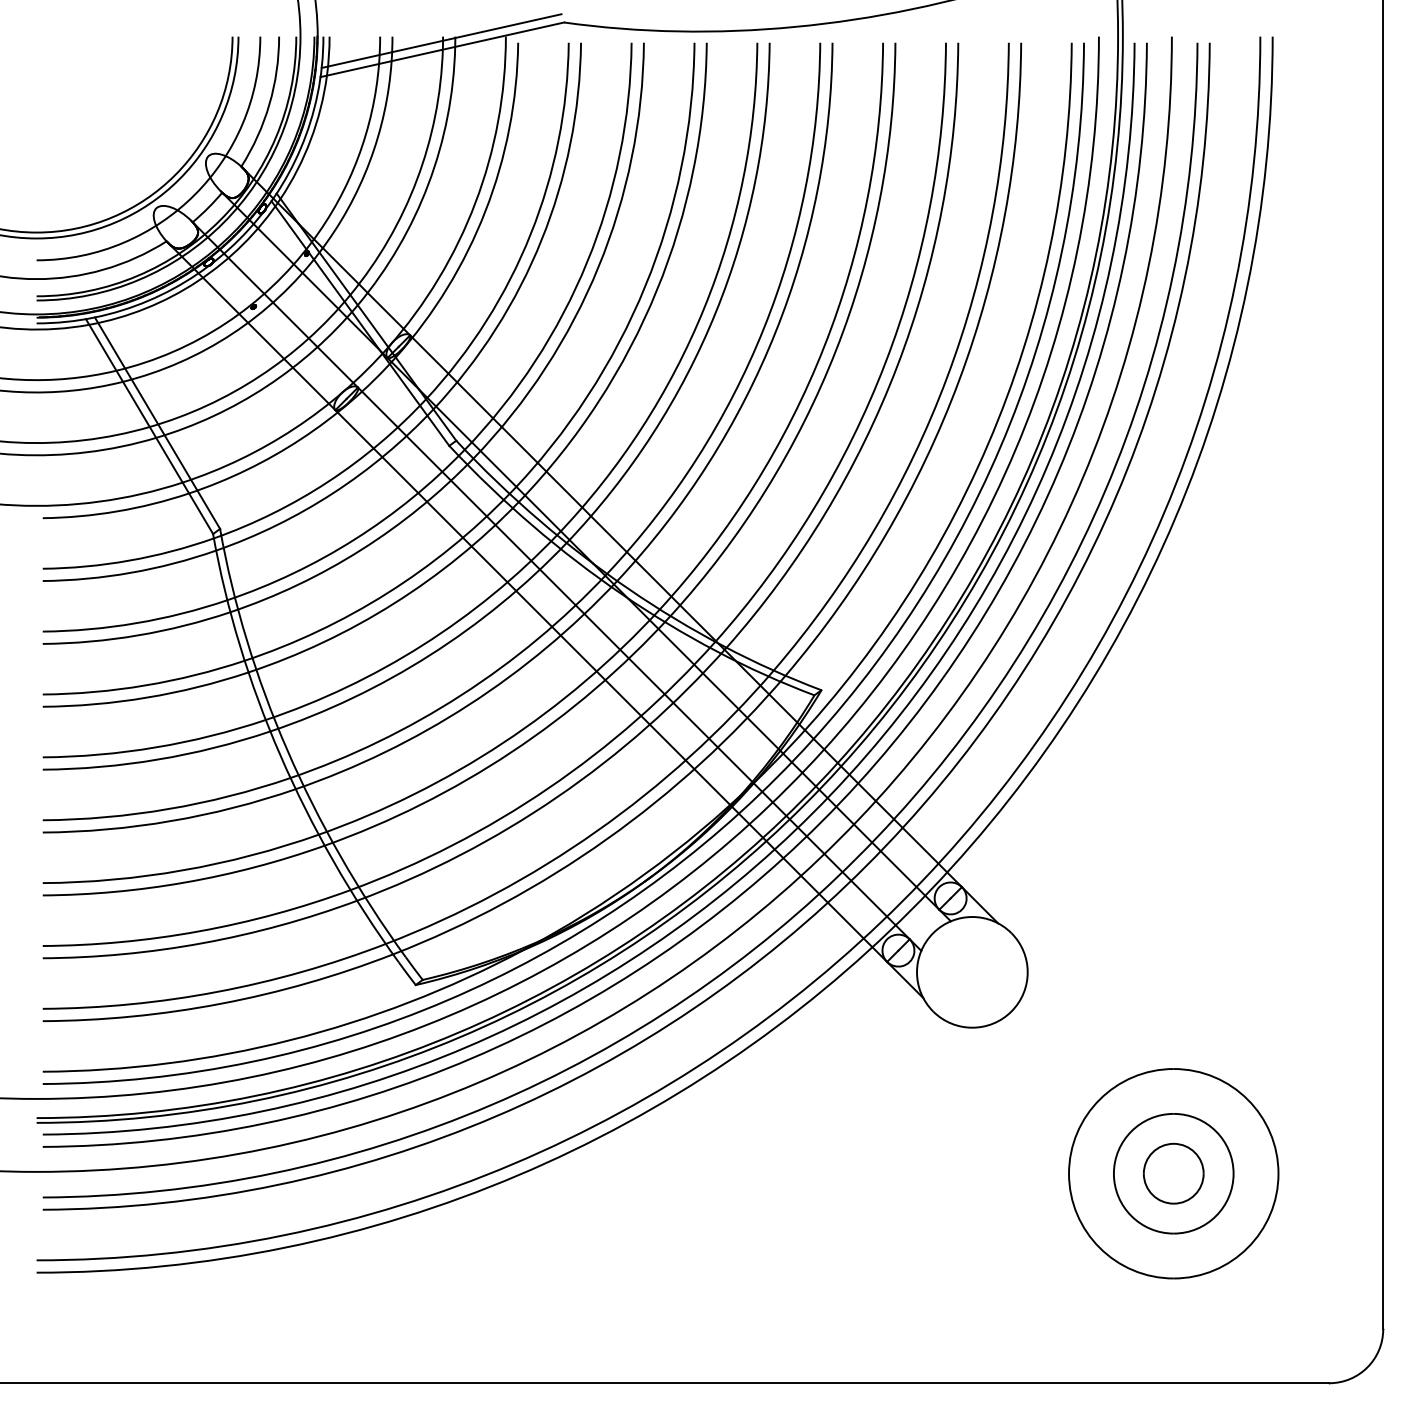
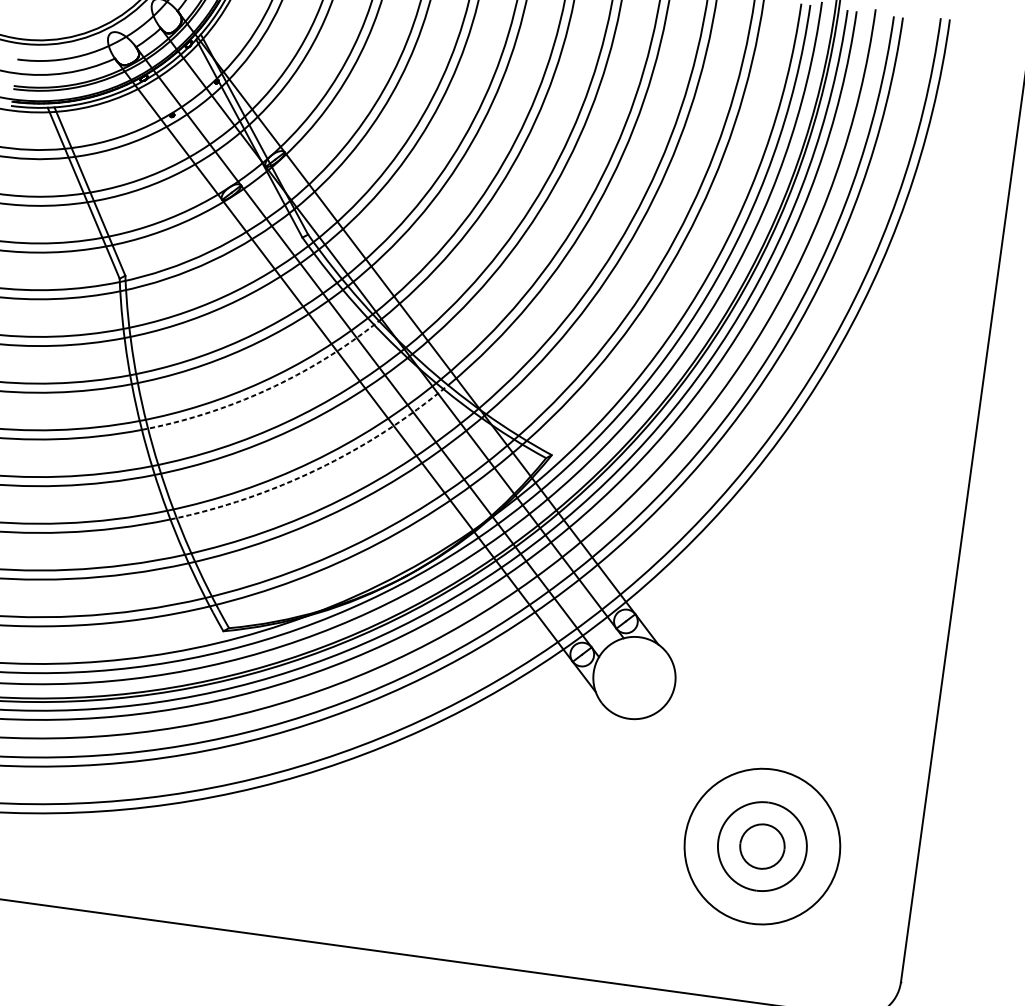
arc: (429, 655) -> (266, 390), solid -> dashed
arc: (511, 752) -> (317, 469), solid -> dashed

